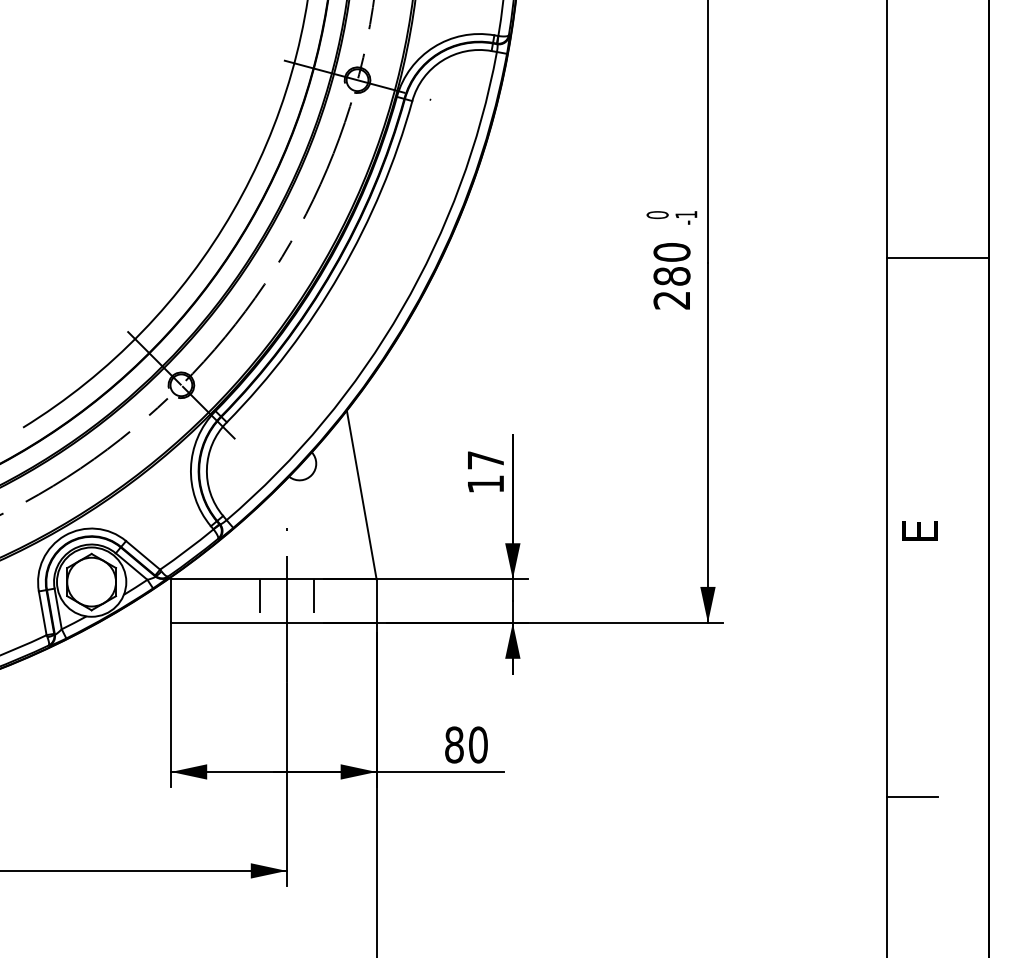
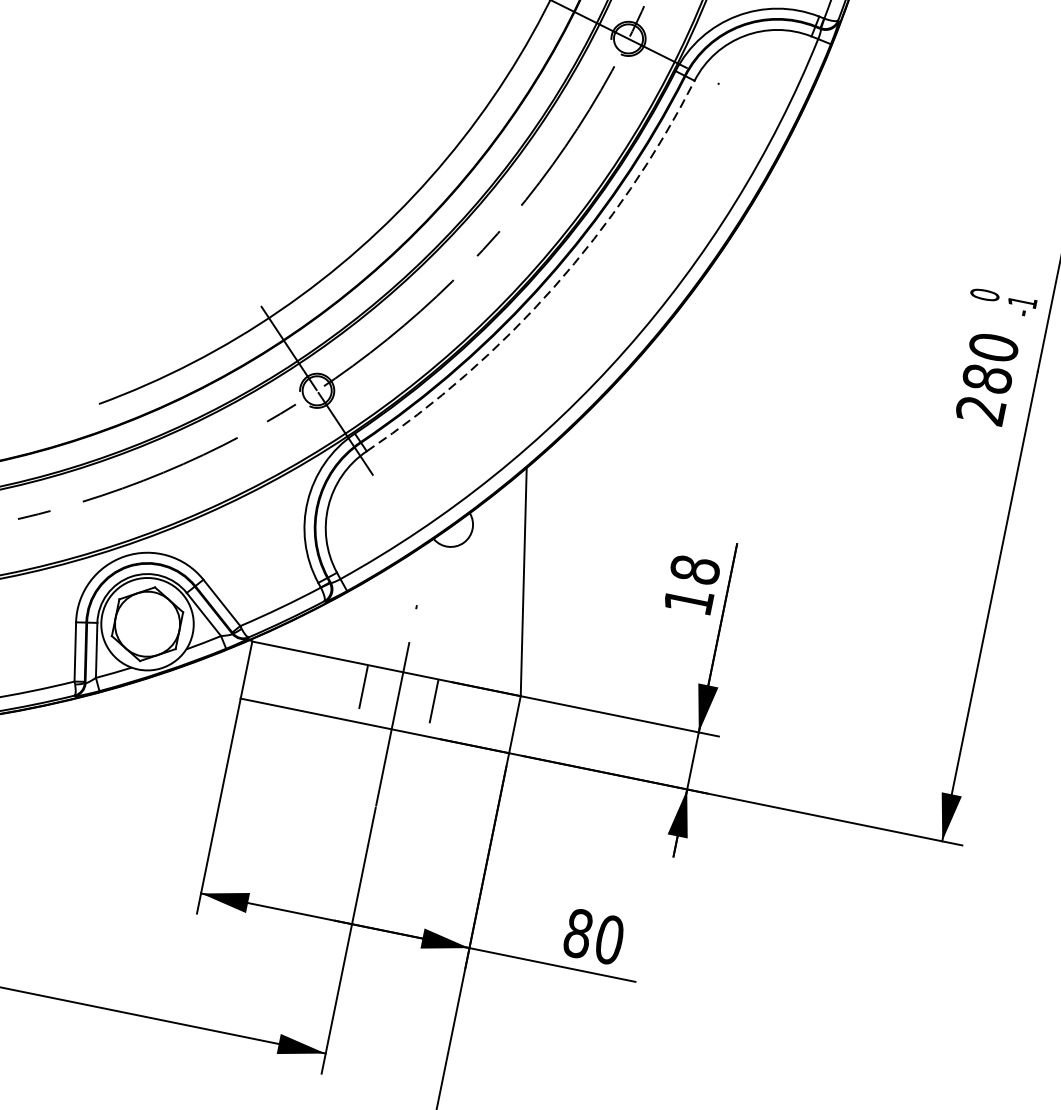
arc: (340, 273) -> (554, 286), solid -> dashed
text: (485, 460) -> (694, 569), 17 -> 18

